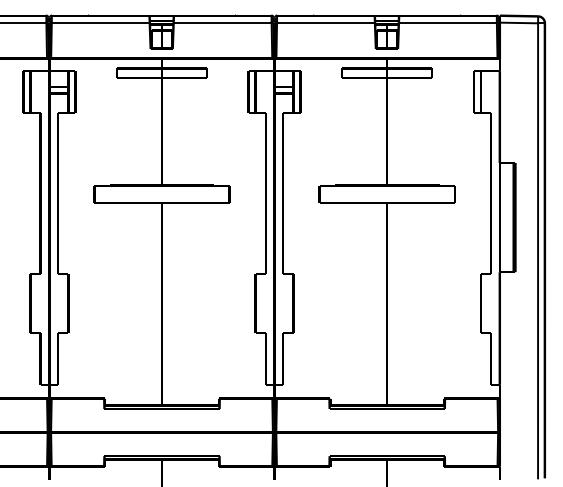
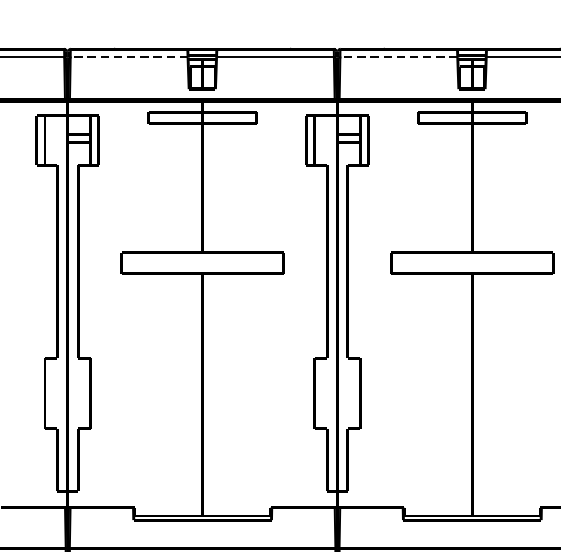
line: (100, 22) -> (129, 57), solid -> dashed
line: (325, 22) -> (398, 57), solid -> dashed

